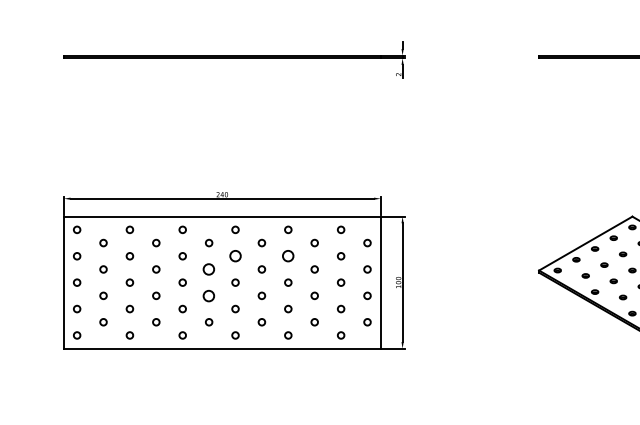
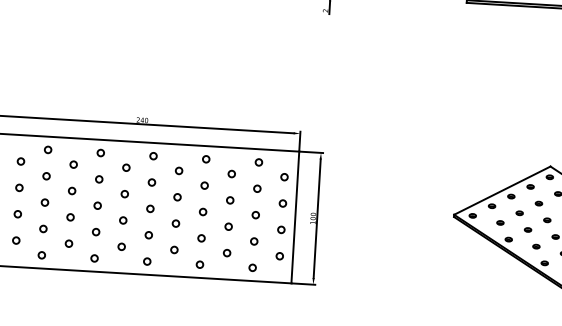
circle: (235, 256) -> (151, 182), size x0.62
circle: (288, 256) -> (204, 185), size x0.62
circle: (209, 269) -> (125, 194), size x0.62
circle: (209, 295) -> (123, 220), size x0.62

